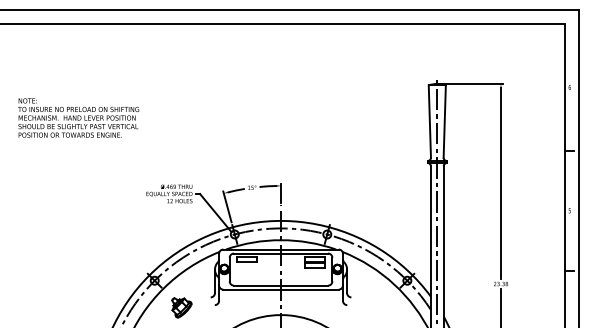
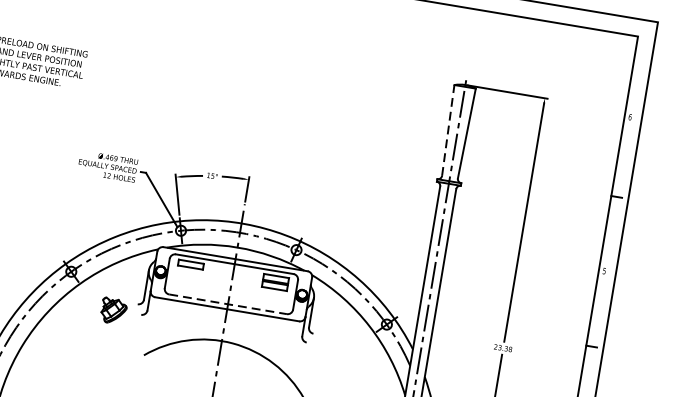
line: (429, 121) -> (447, 130), solid -> dashed
line: (281, 285) -> (228, 304), solid -> dashed
part: (181, 307) -> (113, 310), moved

